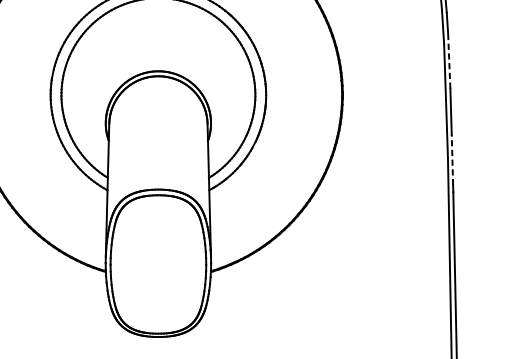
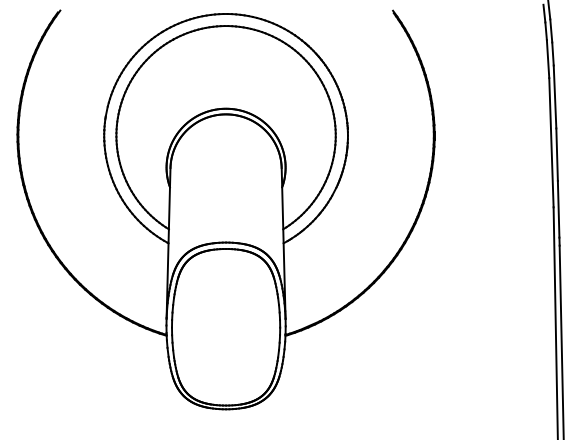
line: (449, 60) -> (555, 96), dashed -> solid
line: (452, 159) -> (558, 208), dashed -> solid

